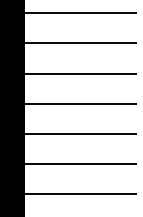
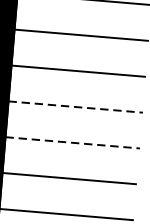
line: (80, 103) -> (76, 106), solid -> dashed
line: (80, 133) -> (73, 142), solid -> dashed

